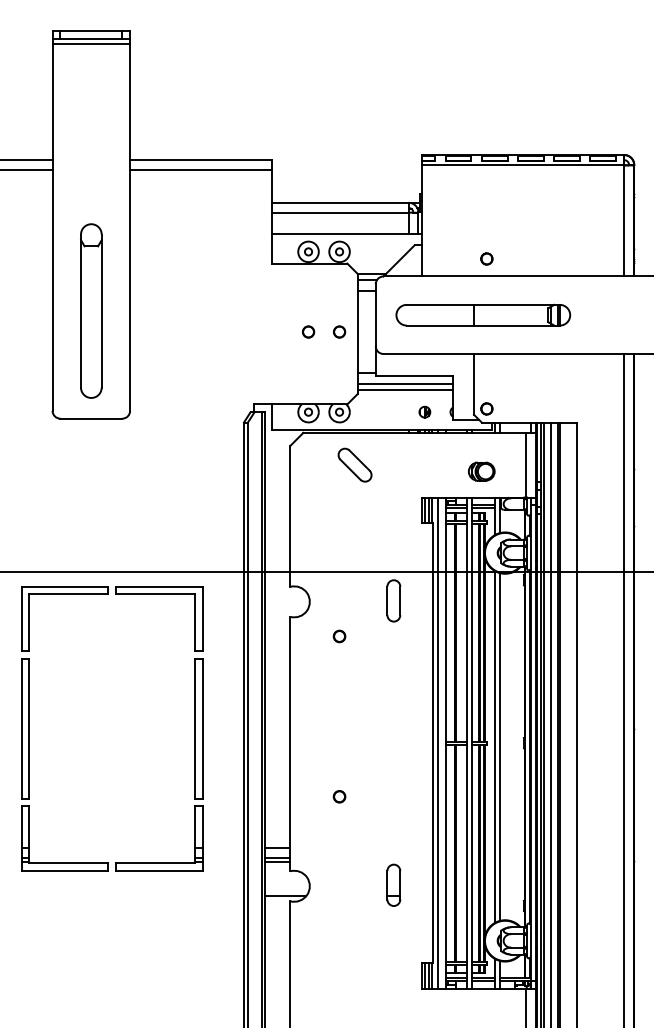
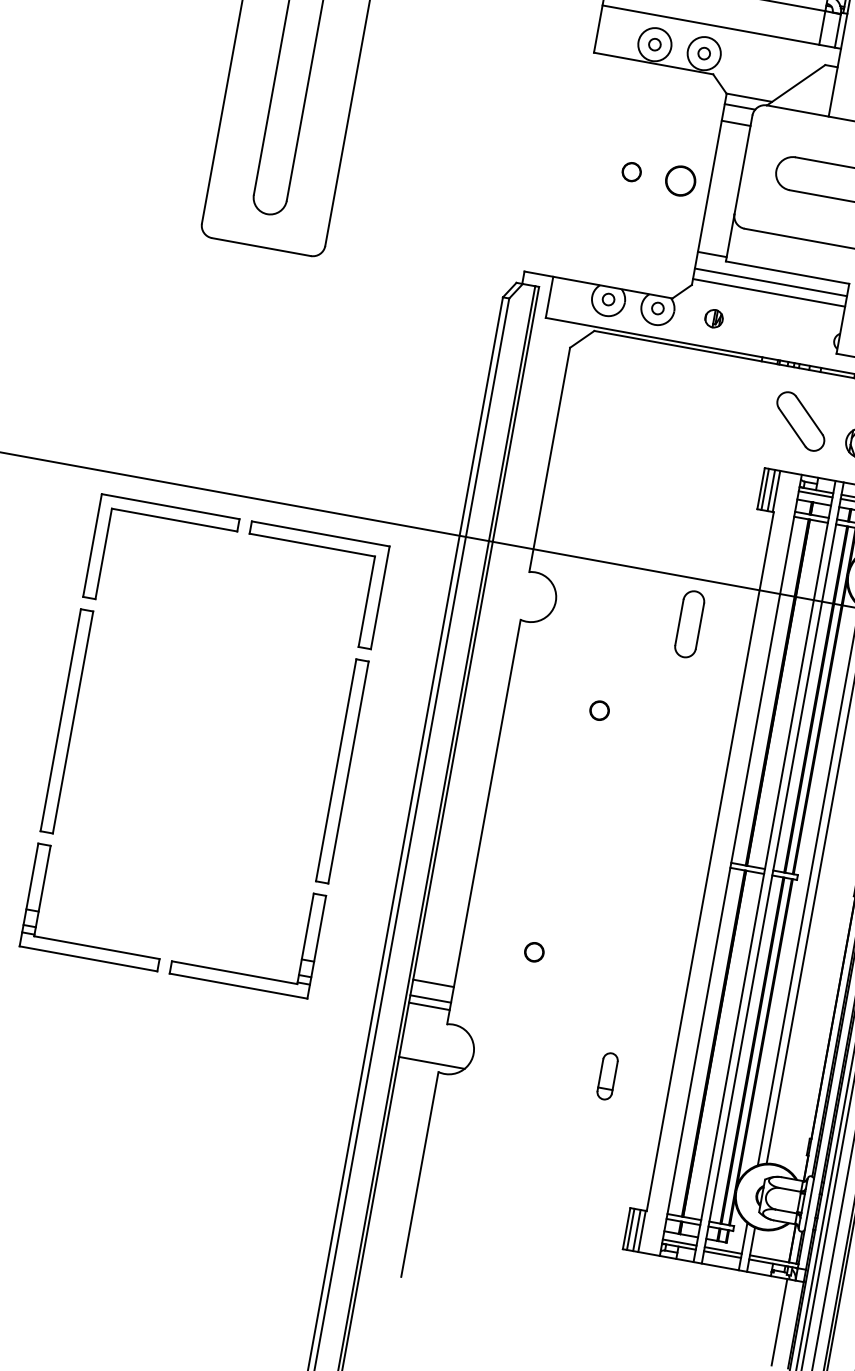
circle: (339, 331) -> (681, 180), size x1.6
part: (424, 411) -> (713, 317), moved
part: (354, 464) -> (800, 420), moved
part: (339, 636) -> (599, 710), moved
line: (438, 742) -> (719, 862), removed
part: (339, 796) -> (534, 951), moved
part: (393, 884) -> (607, 1075), size x0.7

